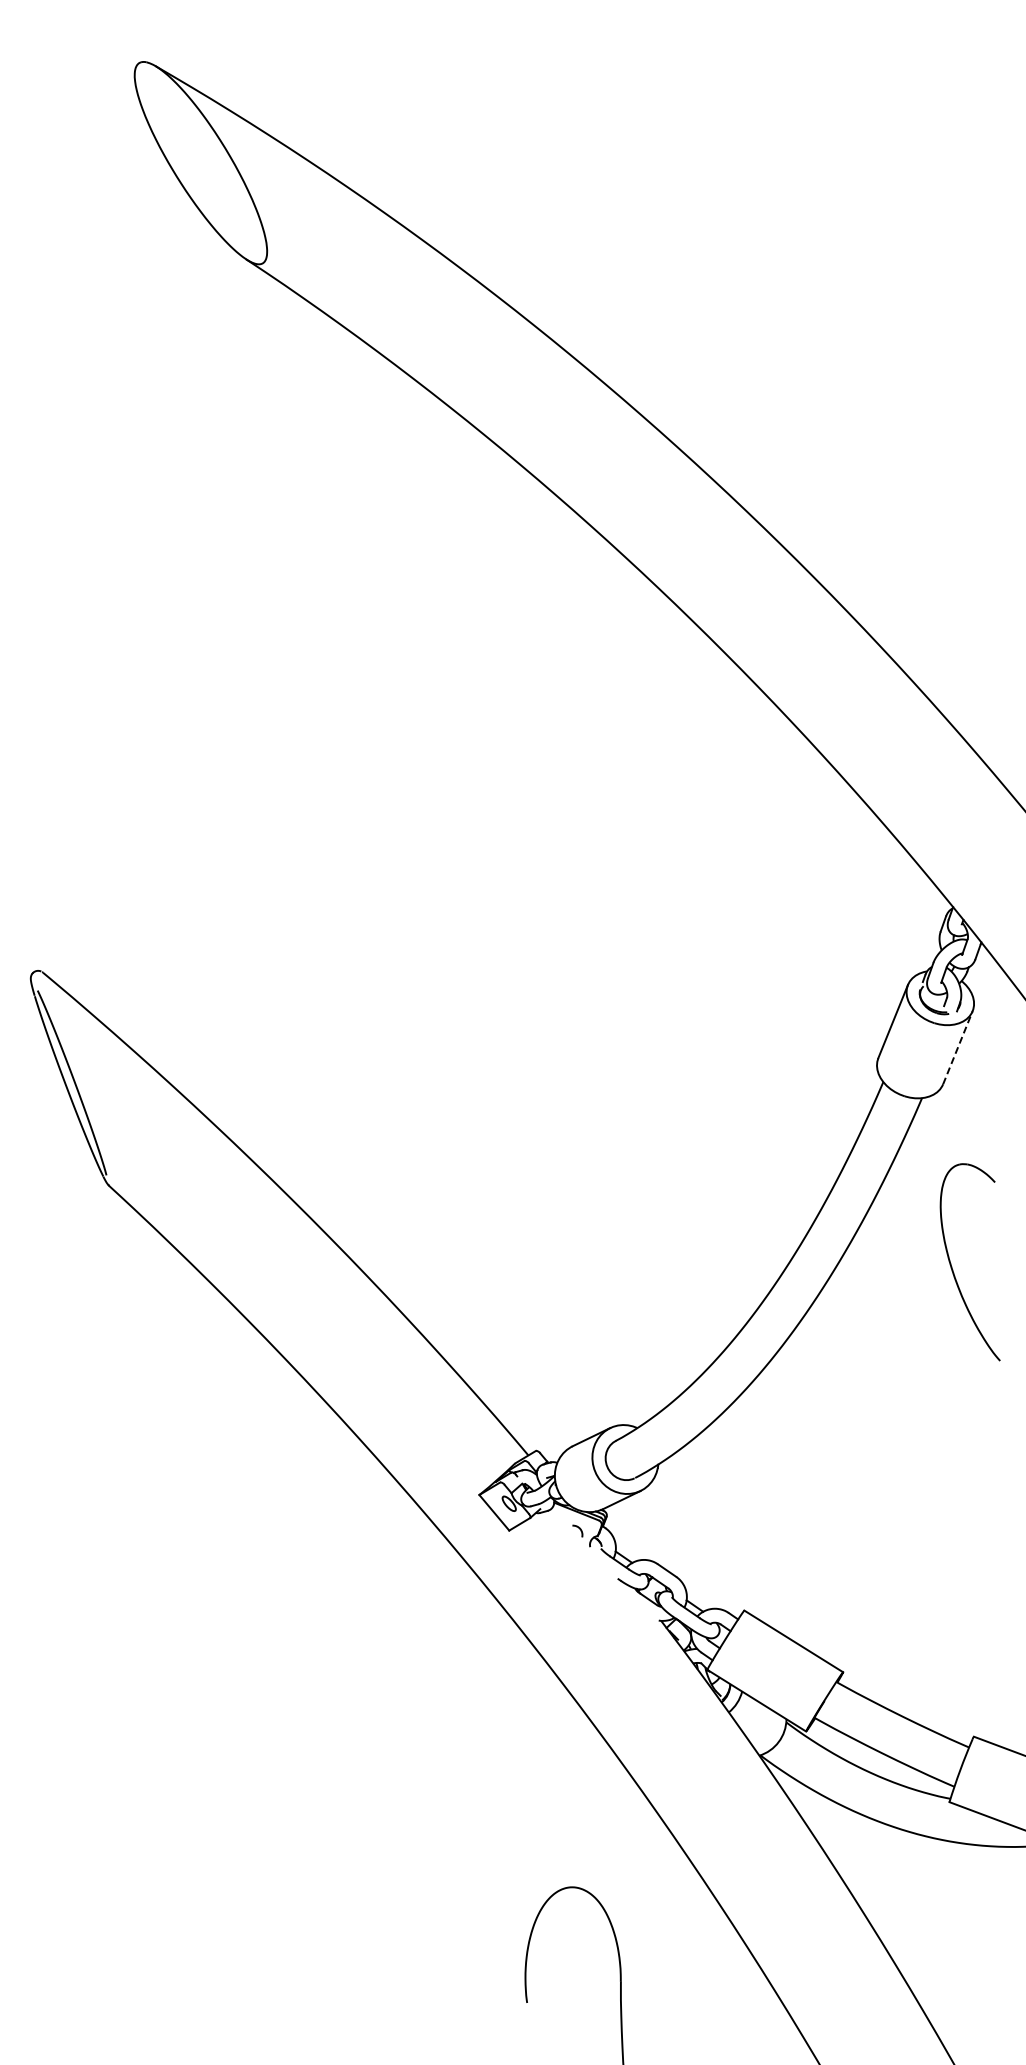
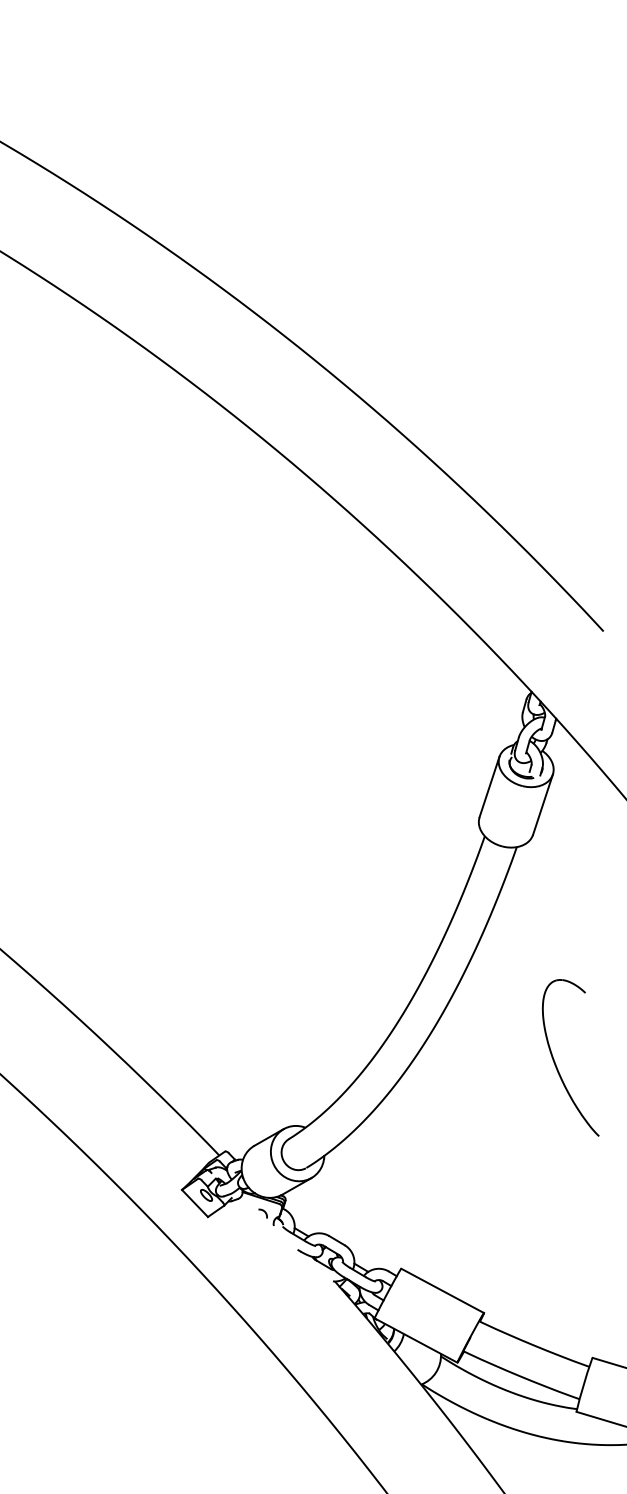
line: (958, 1047) -> (543, 804), dashed -> solid
part: (952, 1266) -> (555, 1062), moved

